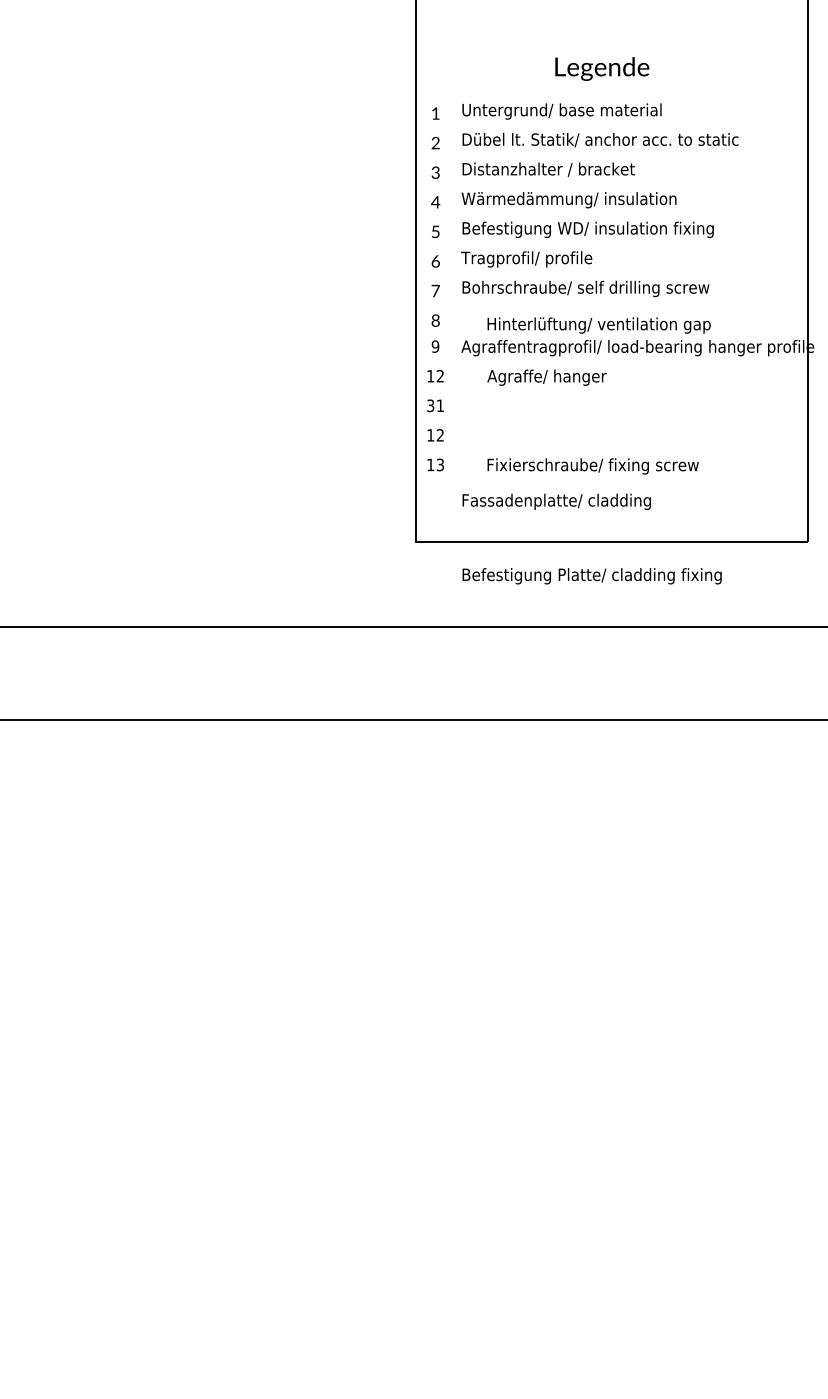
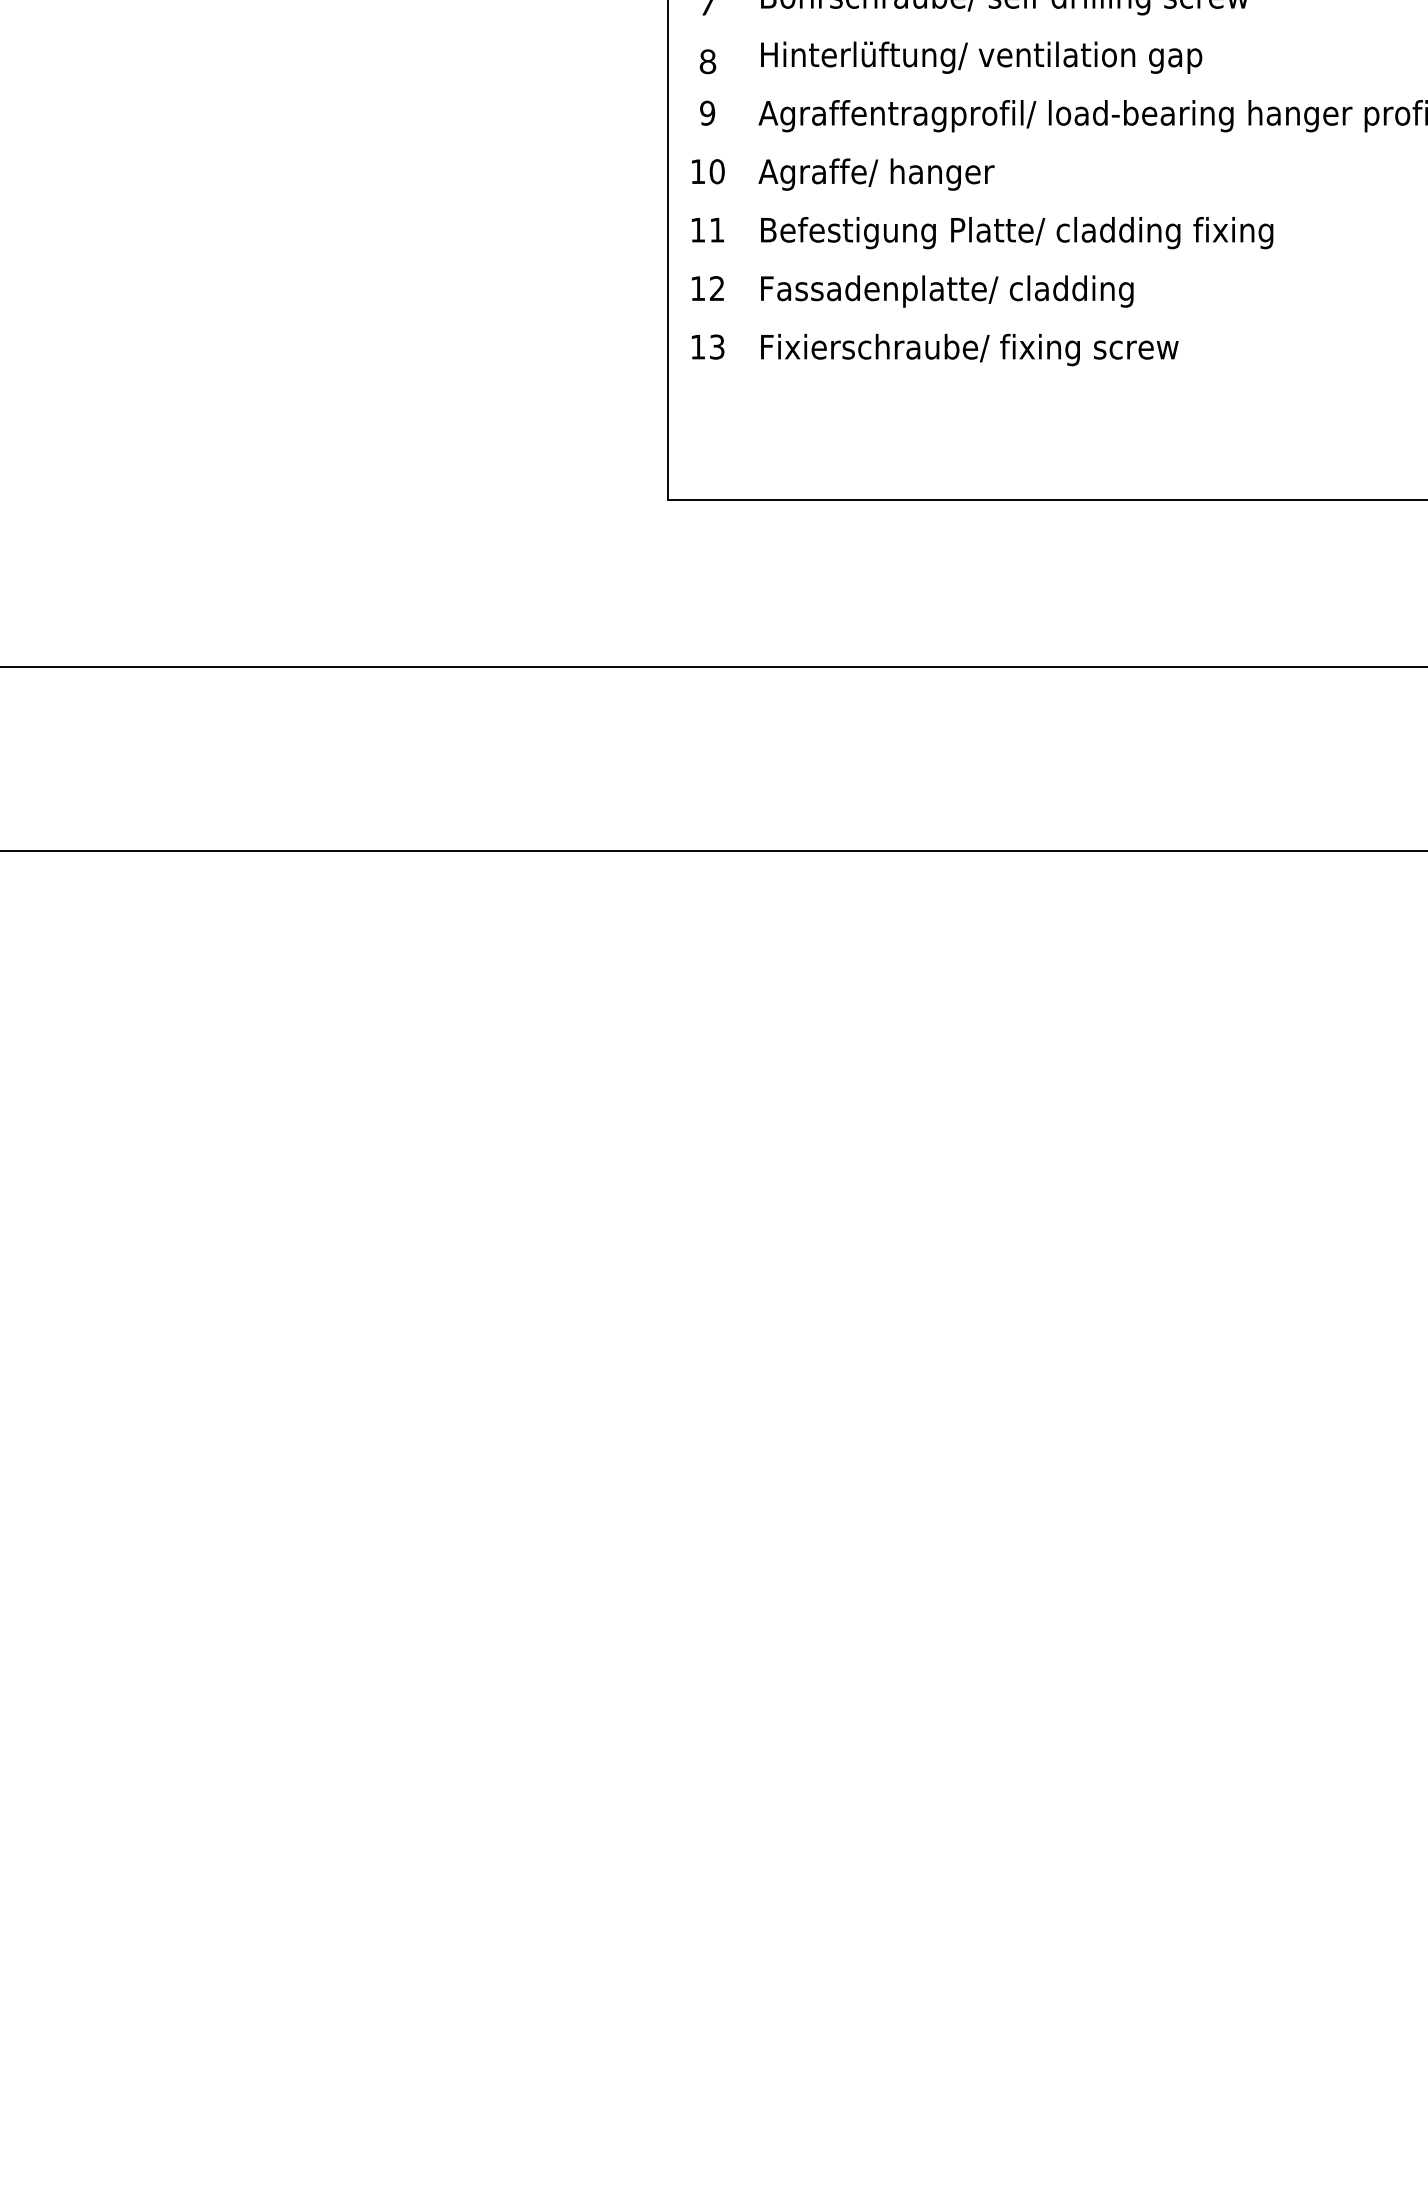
text: (598, 325) -> (980, 57), moved
text: (440, 376) -> (717, 172), 12 -> 10
text: (546, 377) -> (875, 174), moved
text: (430, 405) -> (697, 229), 31 -> 11
text: (592, 466) -> (968, 350), moved
text: (556, 501) -> (946, 290), moved
text: (591, 576) -> (1015, 233), moved

